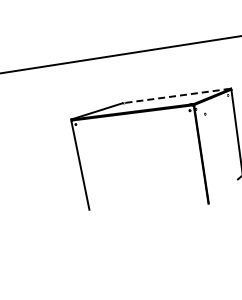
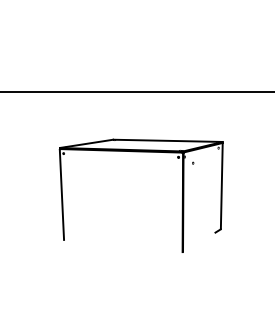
line: (176, 95) -> (167, 140), dashed -> solid

